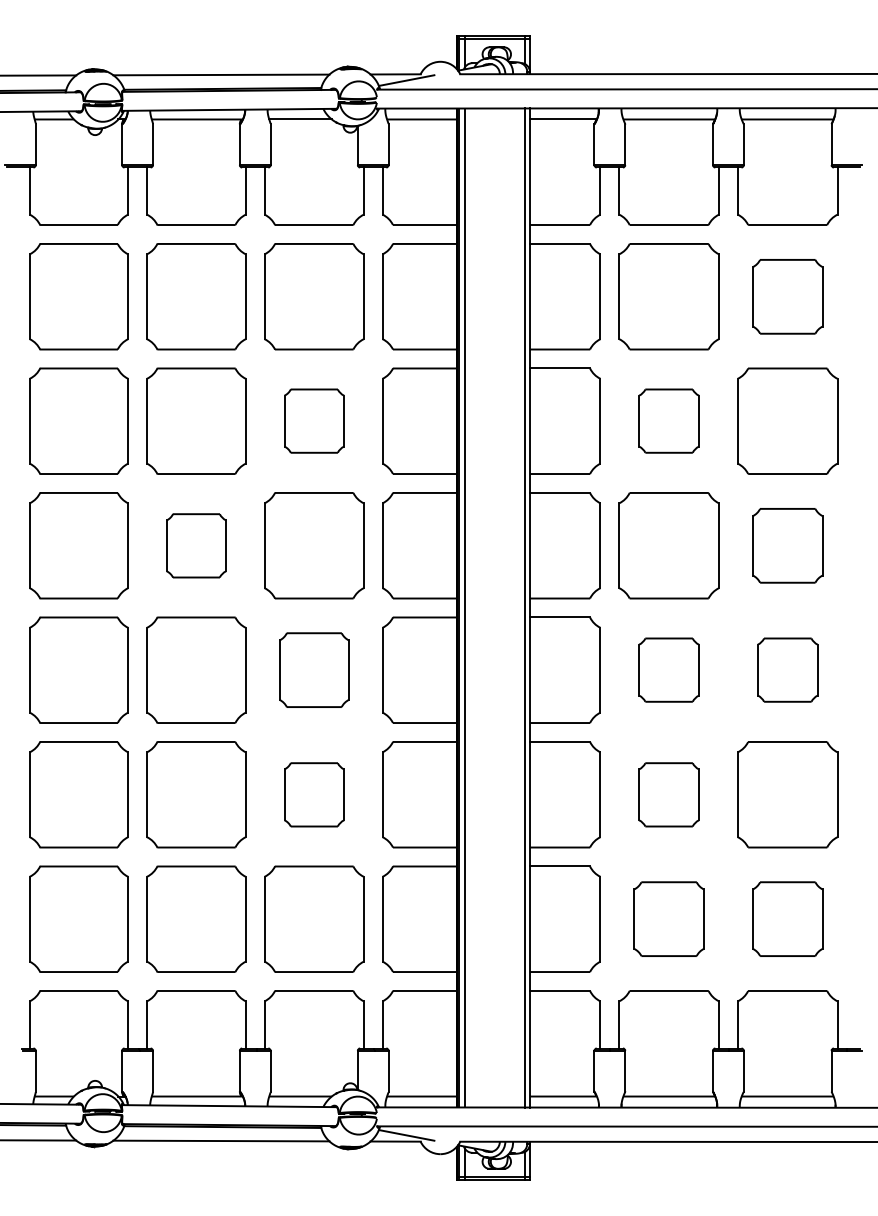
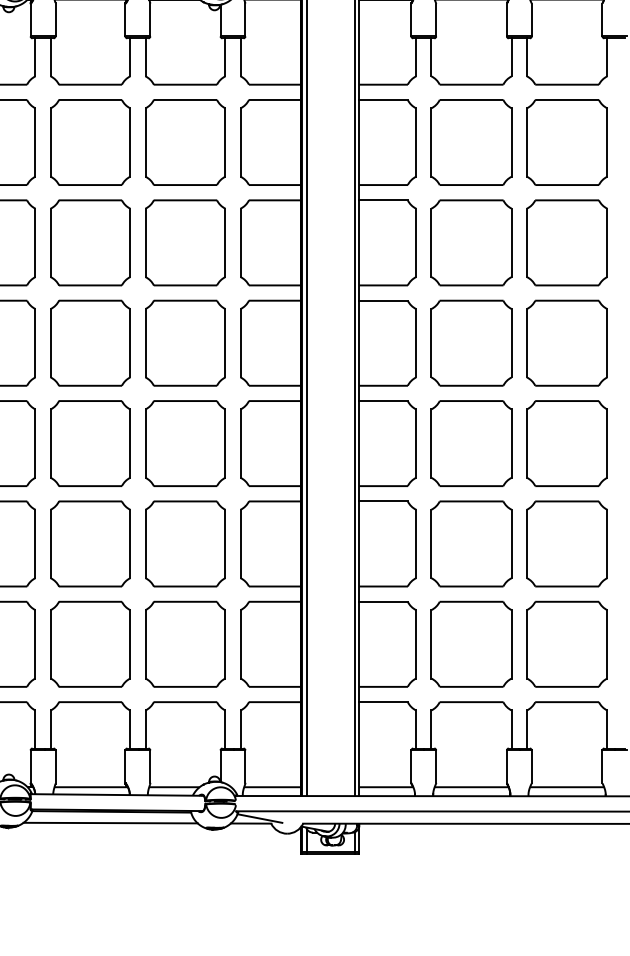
part: (787, 296) -> (566, 142), size x1.43
part: (314, 420) -> (185, 242), size x1.67
part: (668, 420) -> (471, 242), size x1.67
part: (196, 545) -> (90, 343), size x1.67
part: (787, 545) -> (566, 343), size x1.43
part: (314, 669) -> (185, 443), size x1.43
part: (668, 669) -> (471, 443), size x1.67
part: (787, 669) -> (566, 443), size x1.67
part: (314, 794) -> (185, 543), size x1.67
part: (668, 794) -> (471, 543), size x1.67
part: (668, 918) -> (471, 643), size x1.43
part: (787, 918) -> (566, 643), size x1.43

